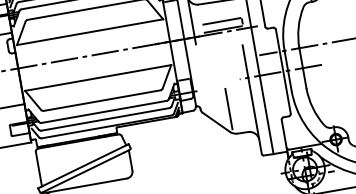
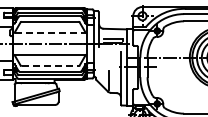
line: (90, 31) -> (50, 32), solid -> dashed
line: (103, 101) -> (50, 66), solid -> dashed

